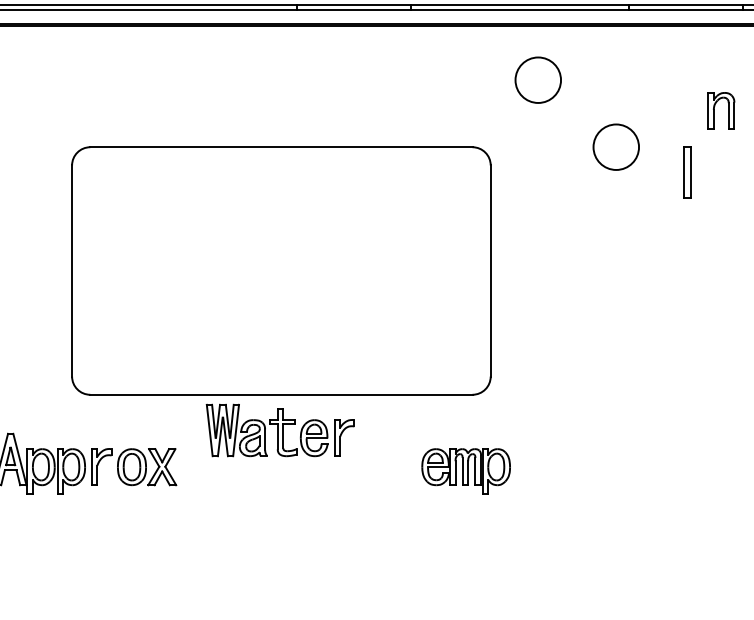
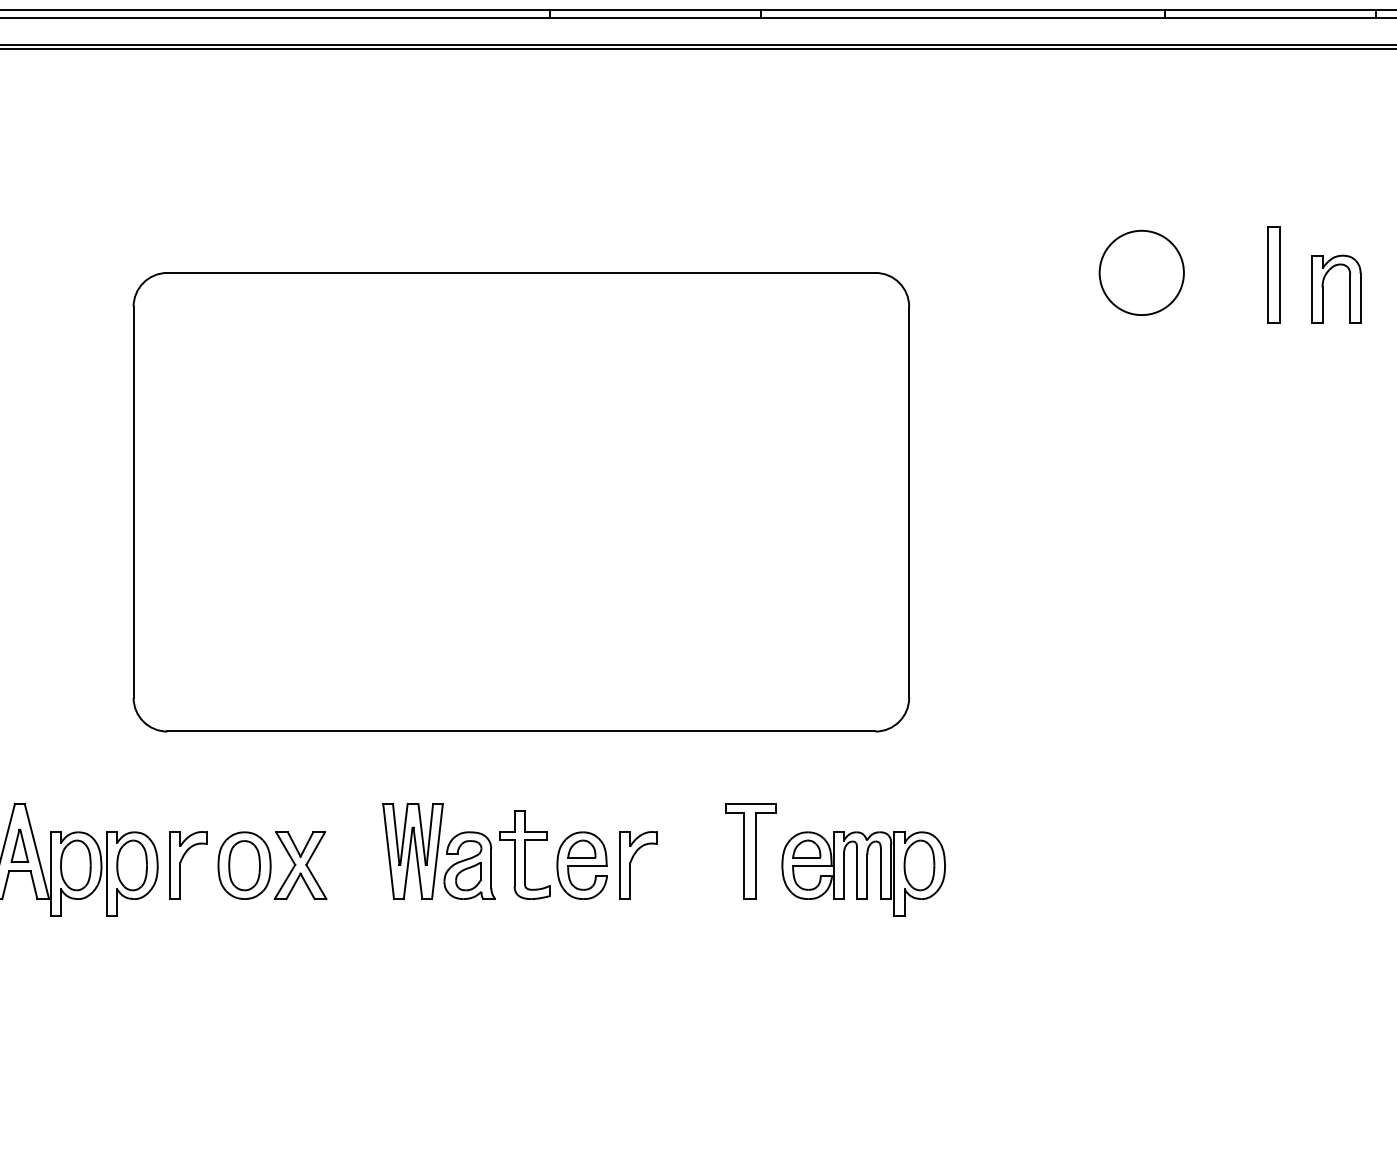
circle: (537, 79) -> (995, 147), removed
part: (714, 110) -> (1323, 288), moved
part: (687, 172) -> (1273, 275), moved
part: (279, 430) -> (517, 851), moved
part: (405, 459) -> (751, 851), added

